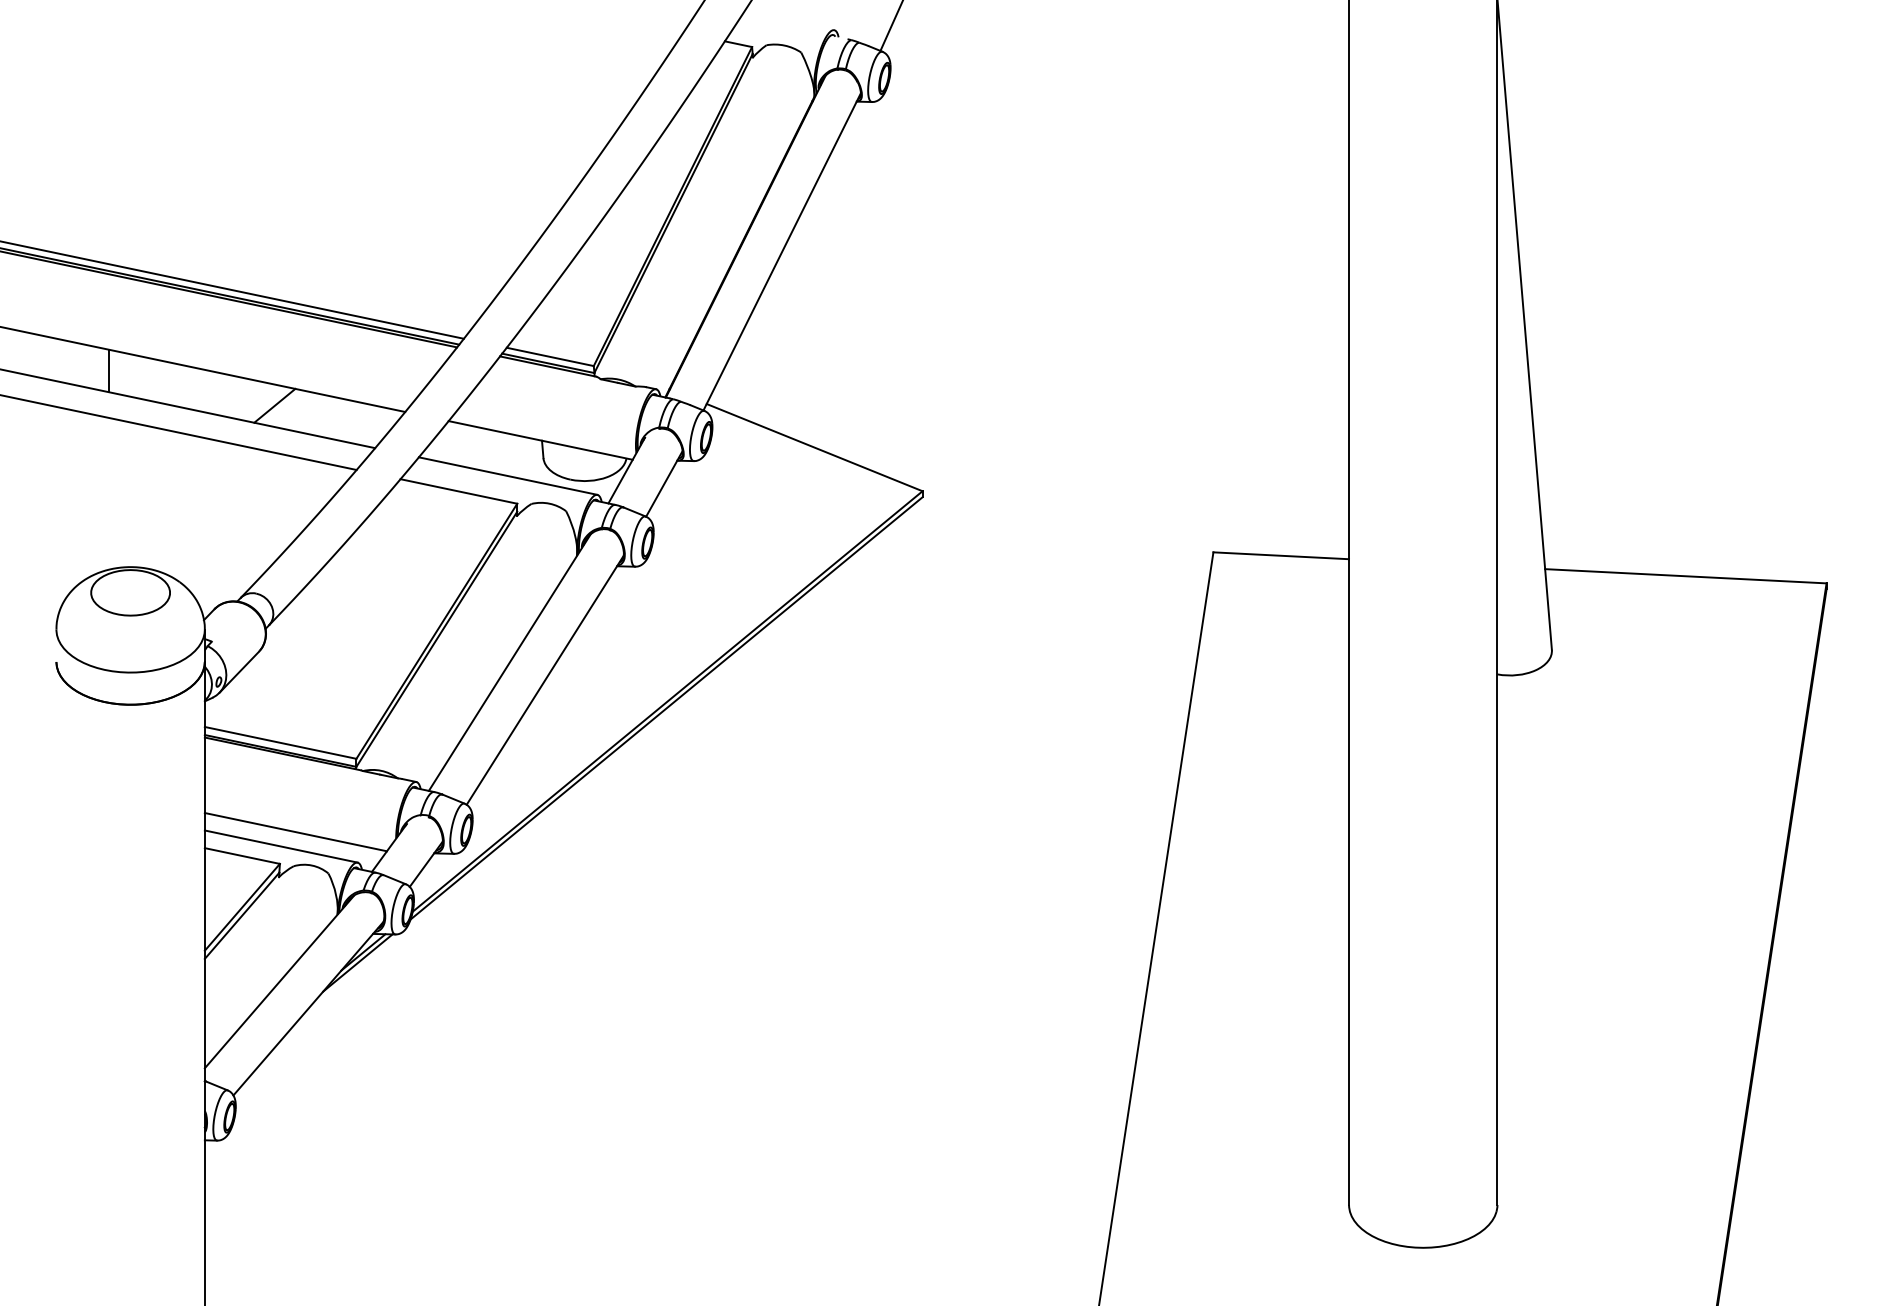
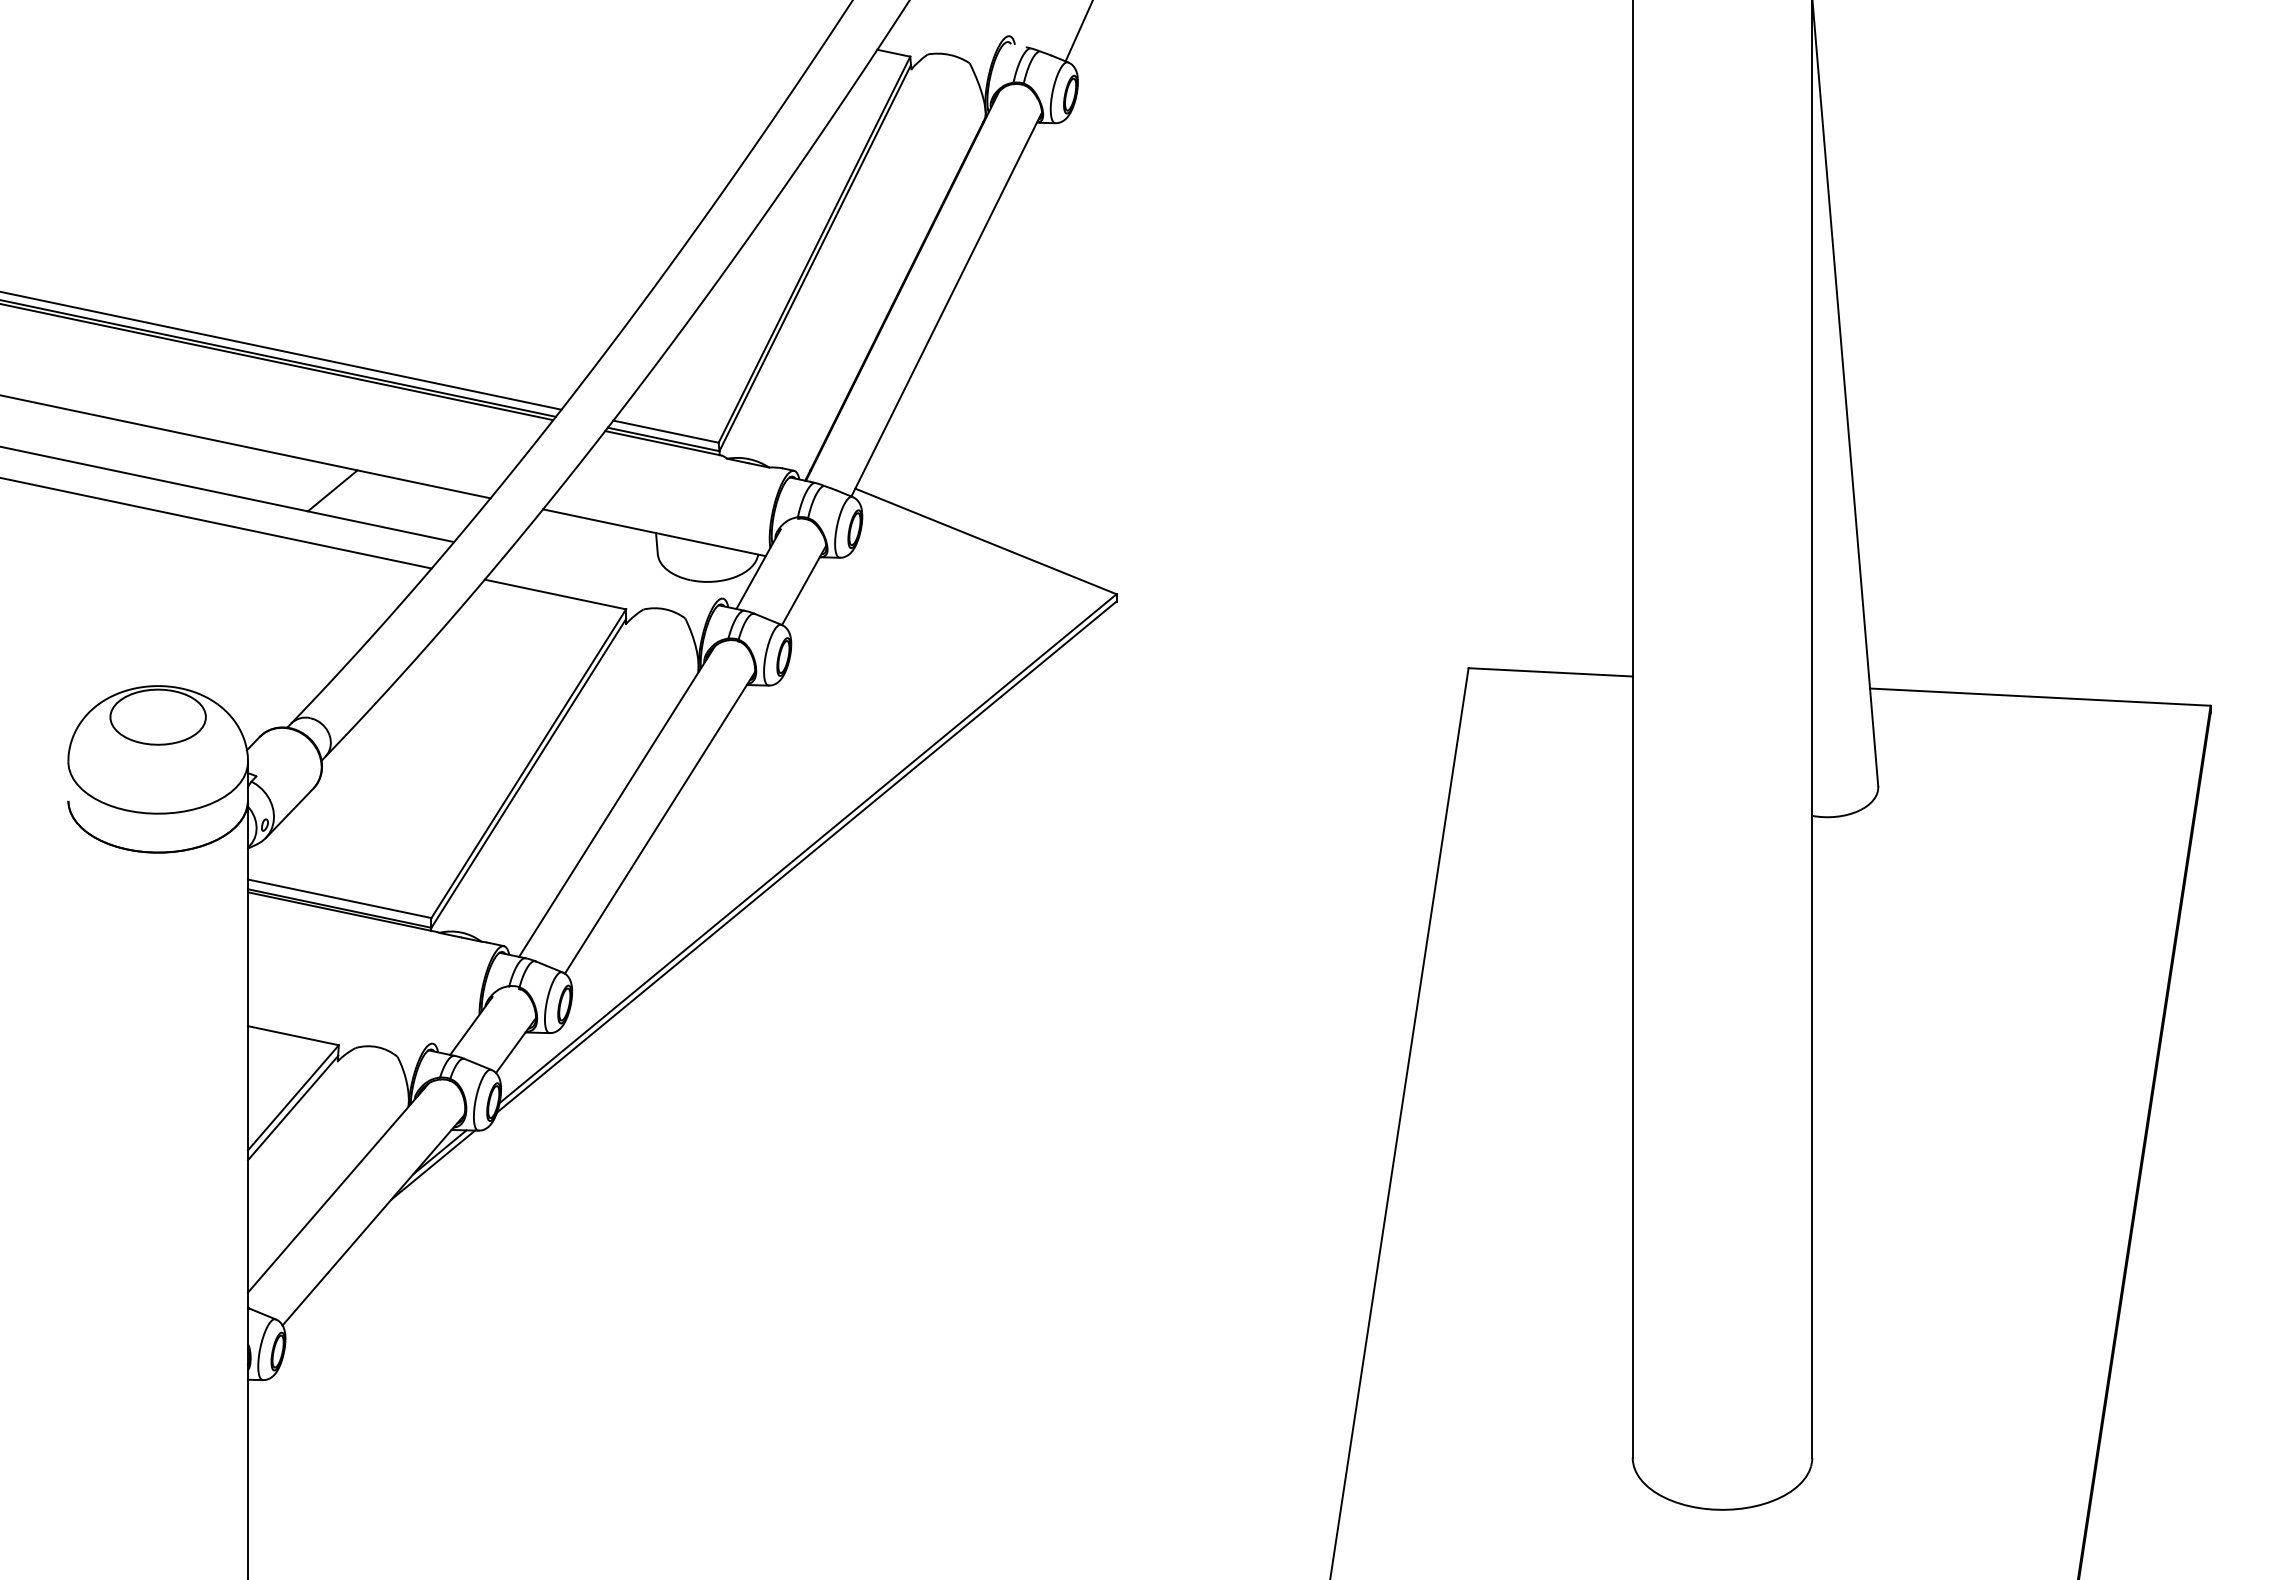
line: (109, 370) -> (132, 448), removed
line: (507, 475) -> (614, 575), removed
line: (296, 831) -> (358, 1006), removed
line: (281, 845) -> (340, 1023), removed

